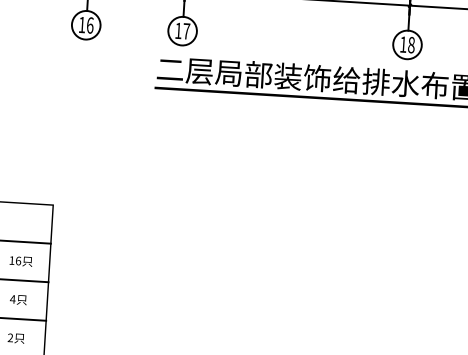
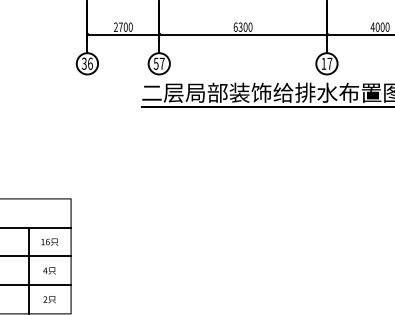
text: (81, 24) -> (83, 63), 16 -> 36
text: (177, 30) -> (155, 63), 17 -> 57
text: (410, 44) -> (329, 63), 18 -> 17

